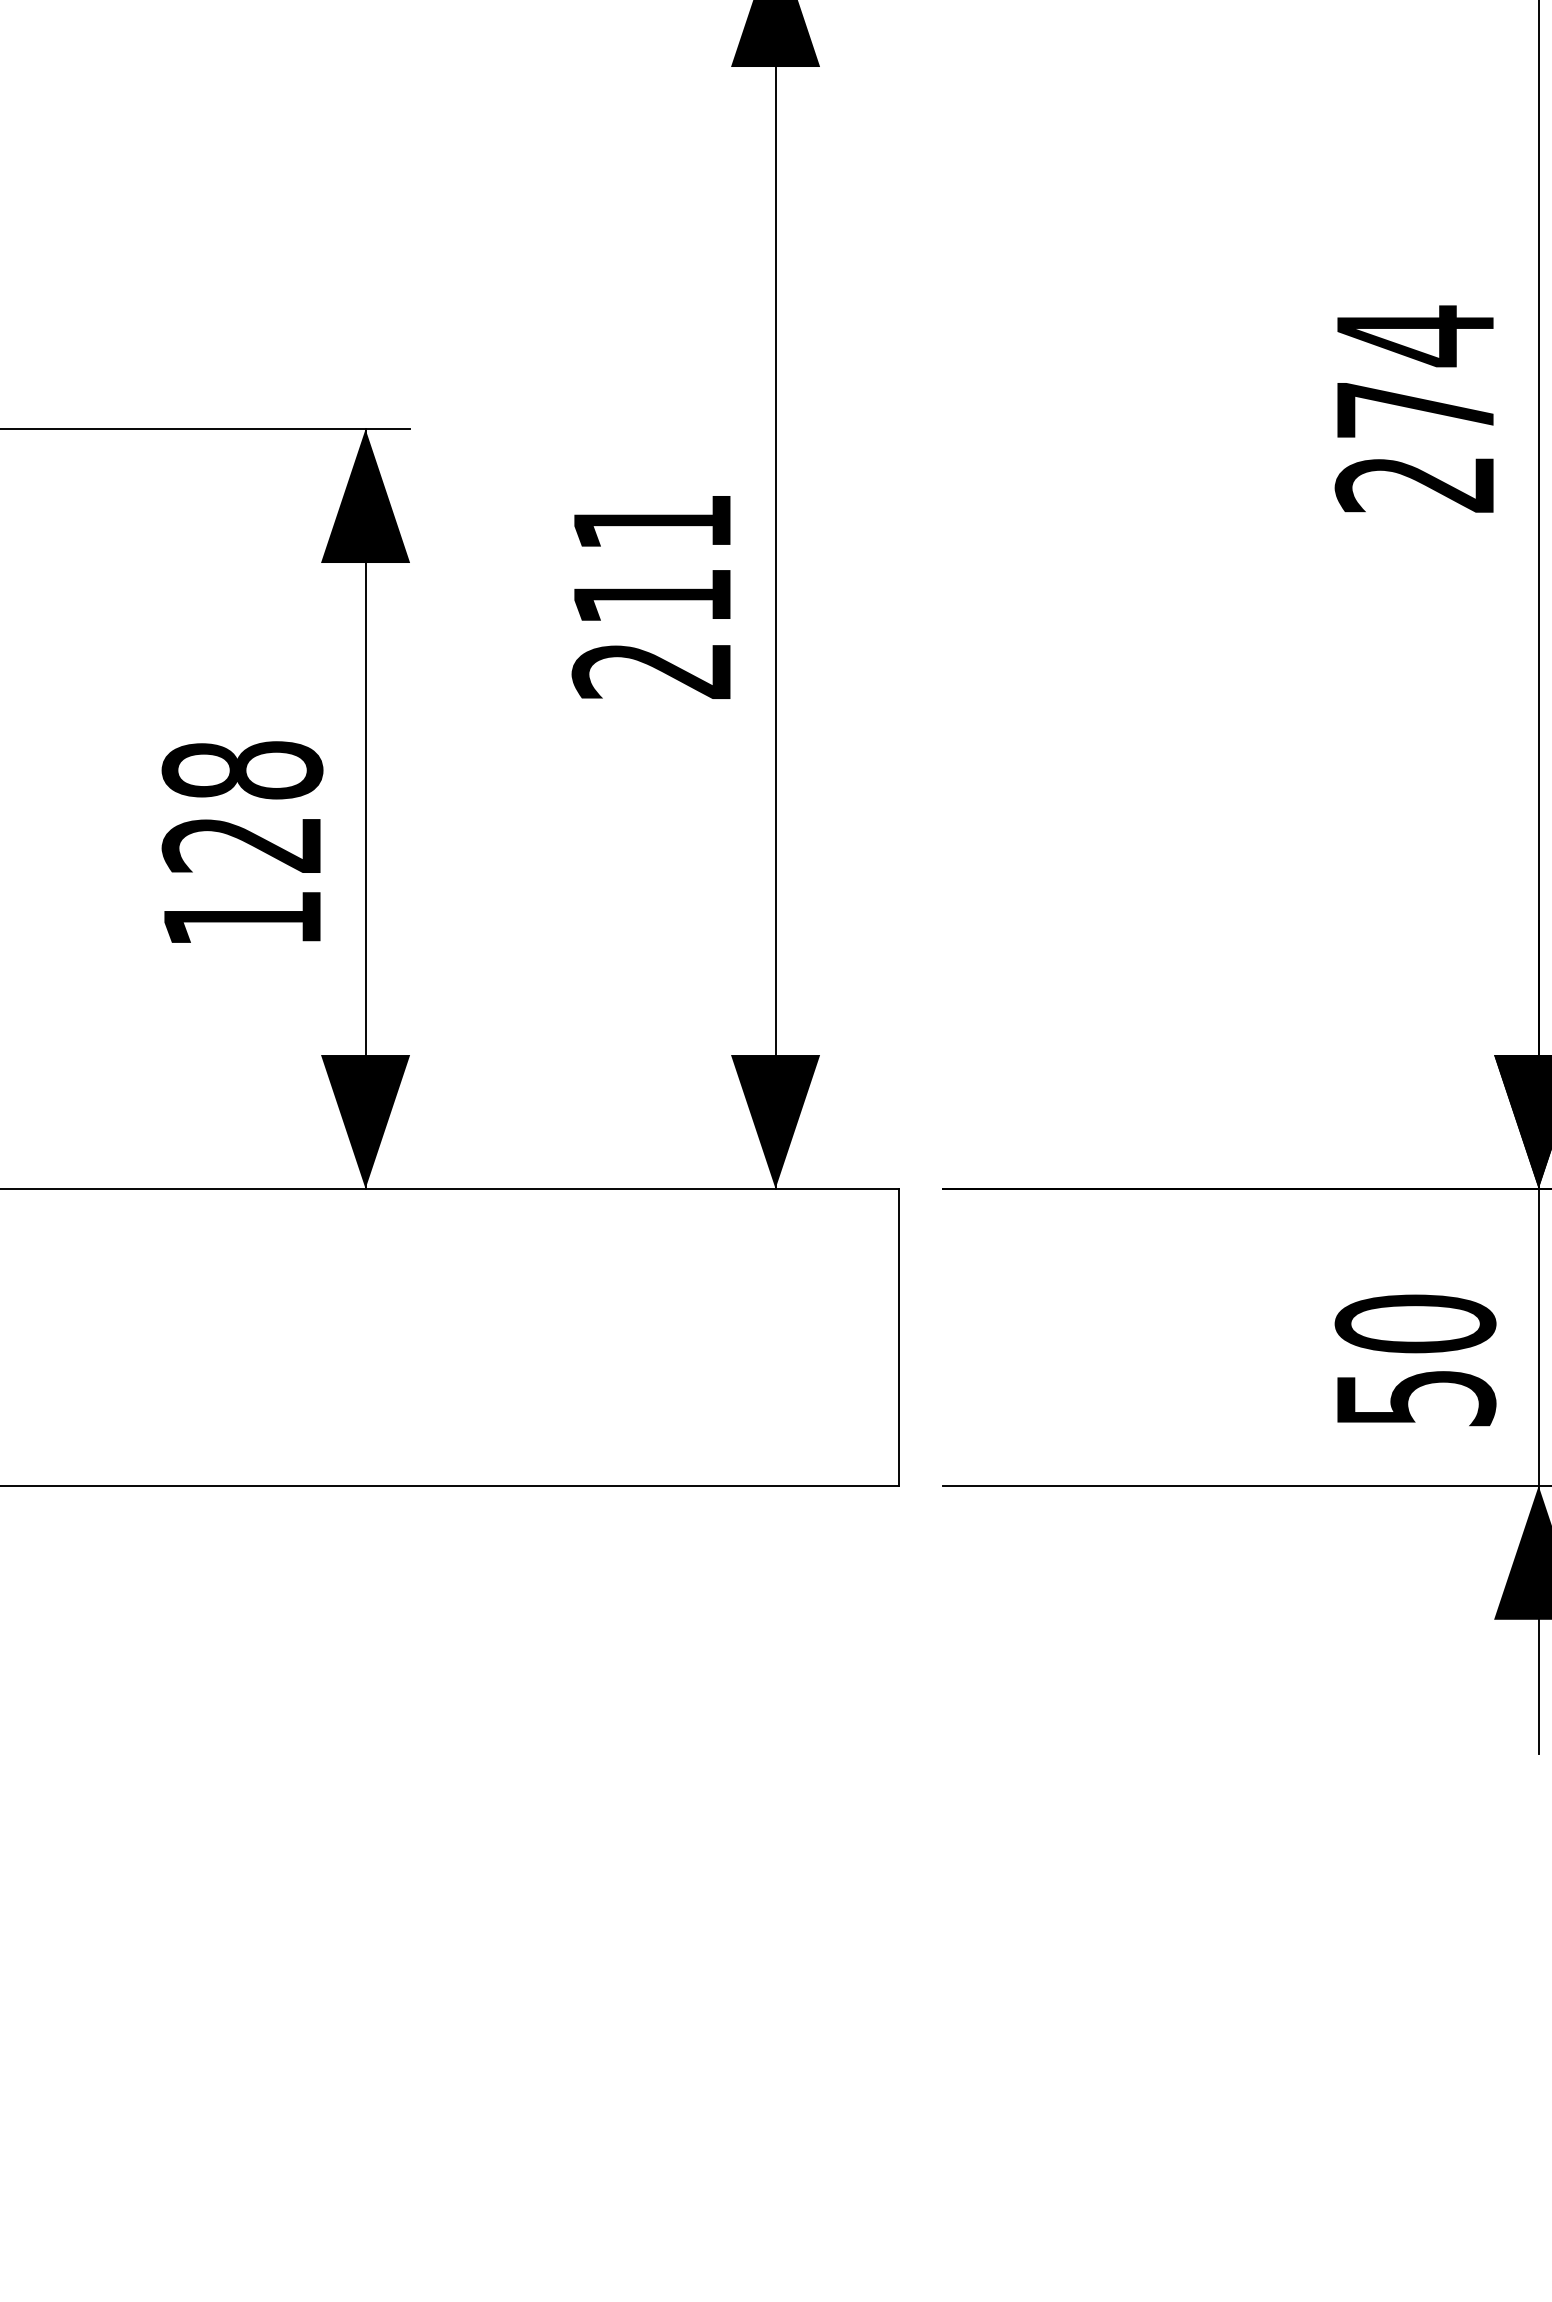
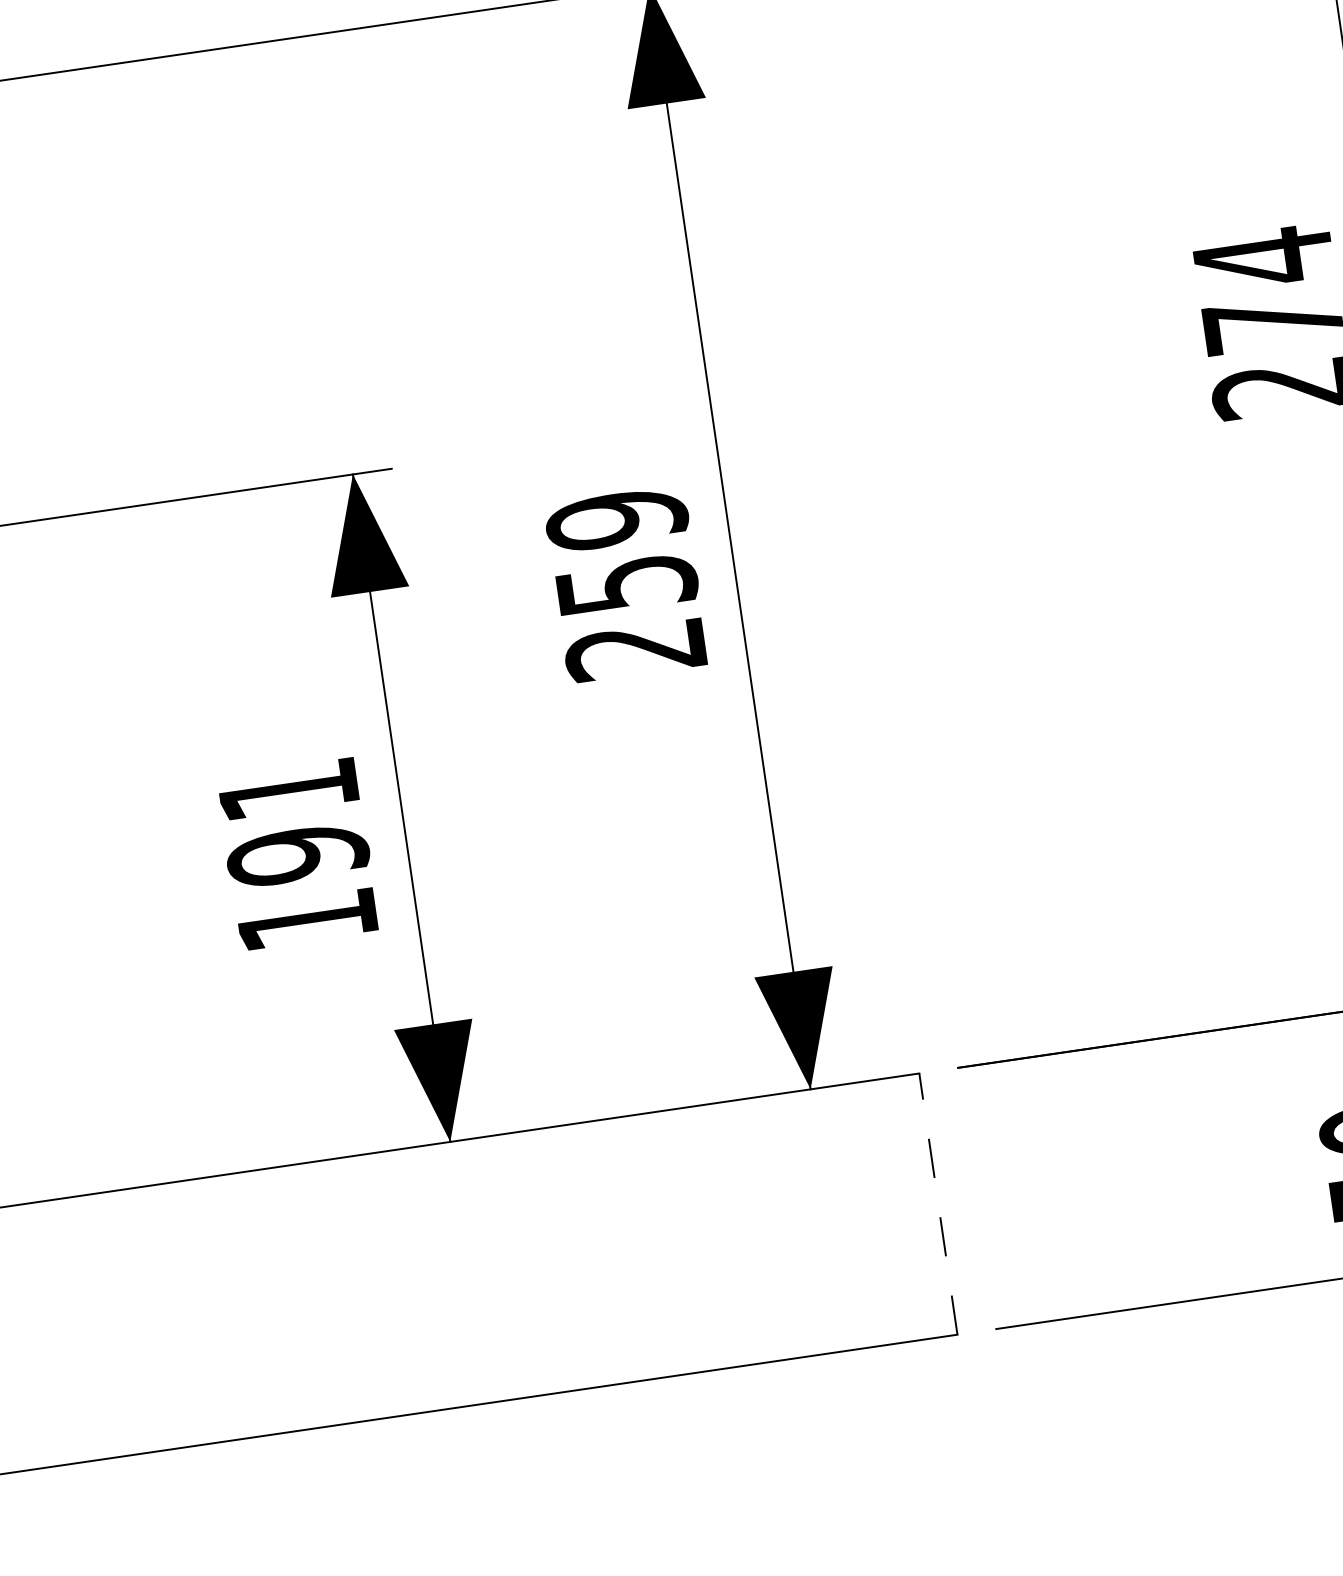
text: (652, 558) -> (621, 551), 211 -> 259
text: (242, 807) -> (293, 822), 128 -> 191
line: (899, 1337) -> (938, 1204), solid -> dashed

